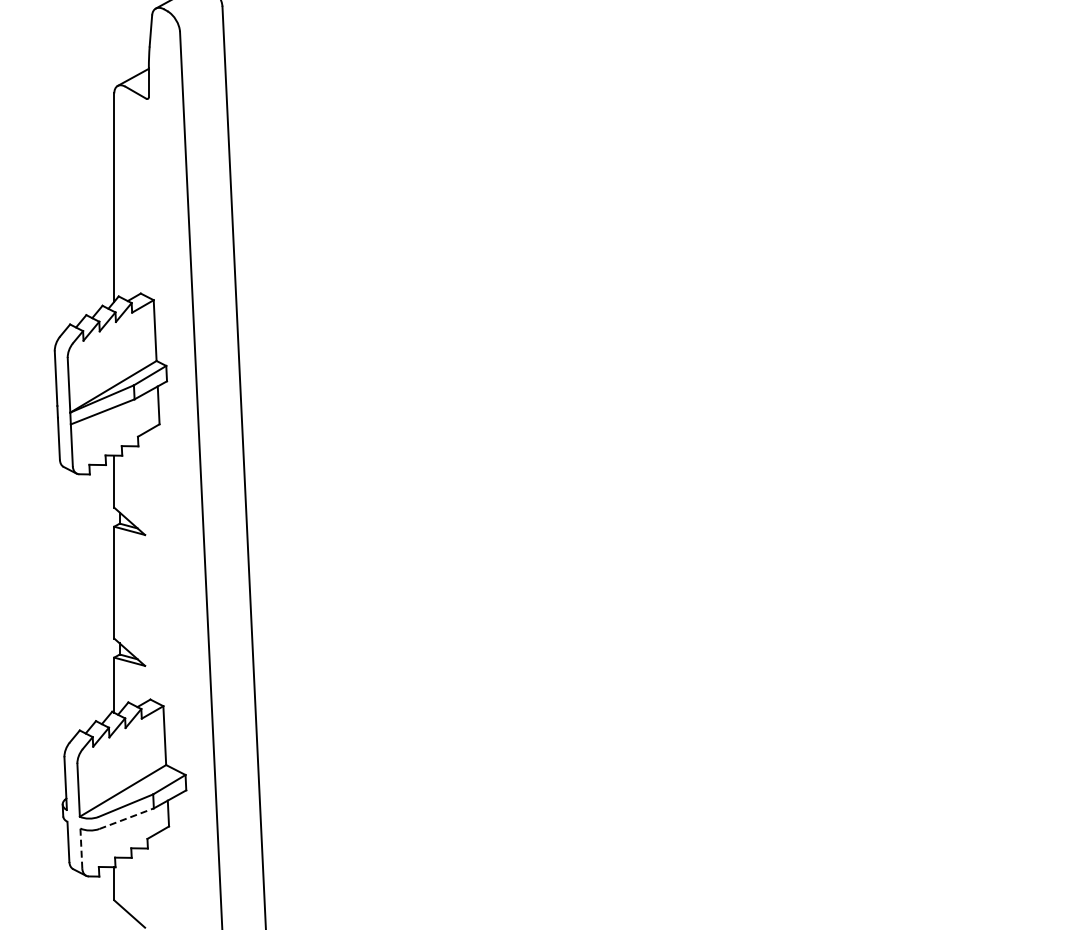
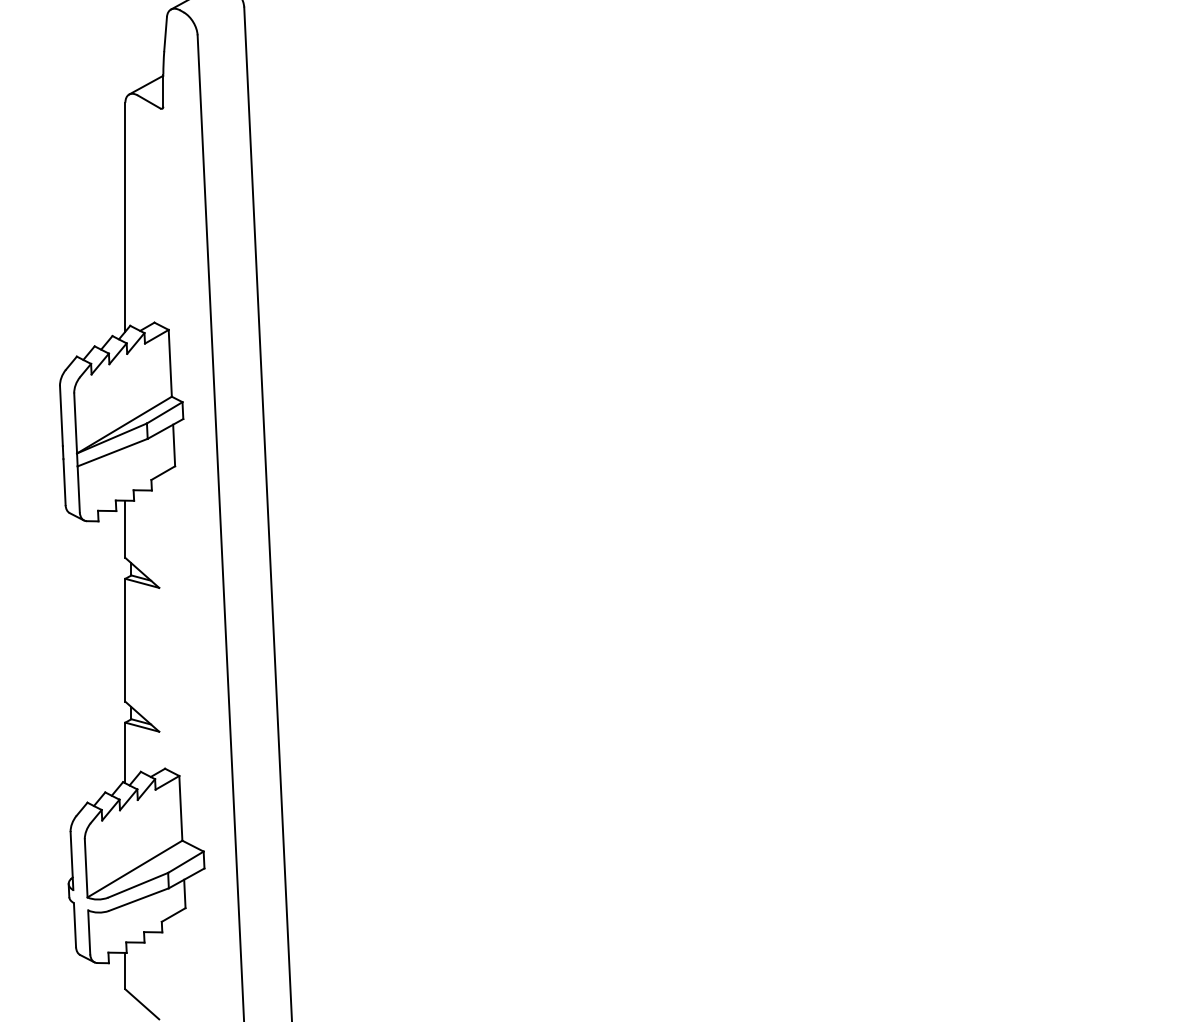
line: (127, 818) -> (139, 899), dashed -> solid
line: (81, 848) -> (89, 932), dashed -> solid

